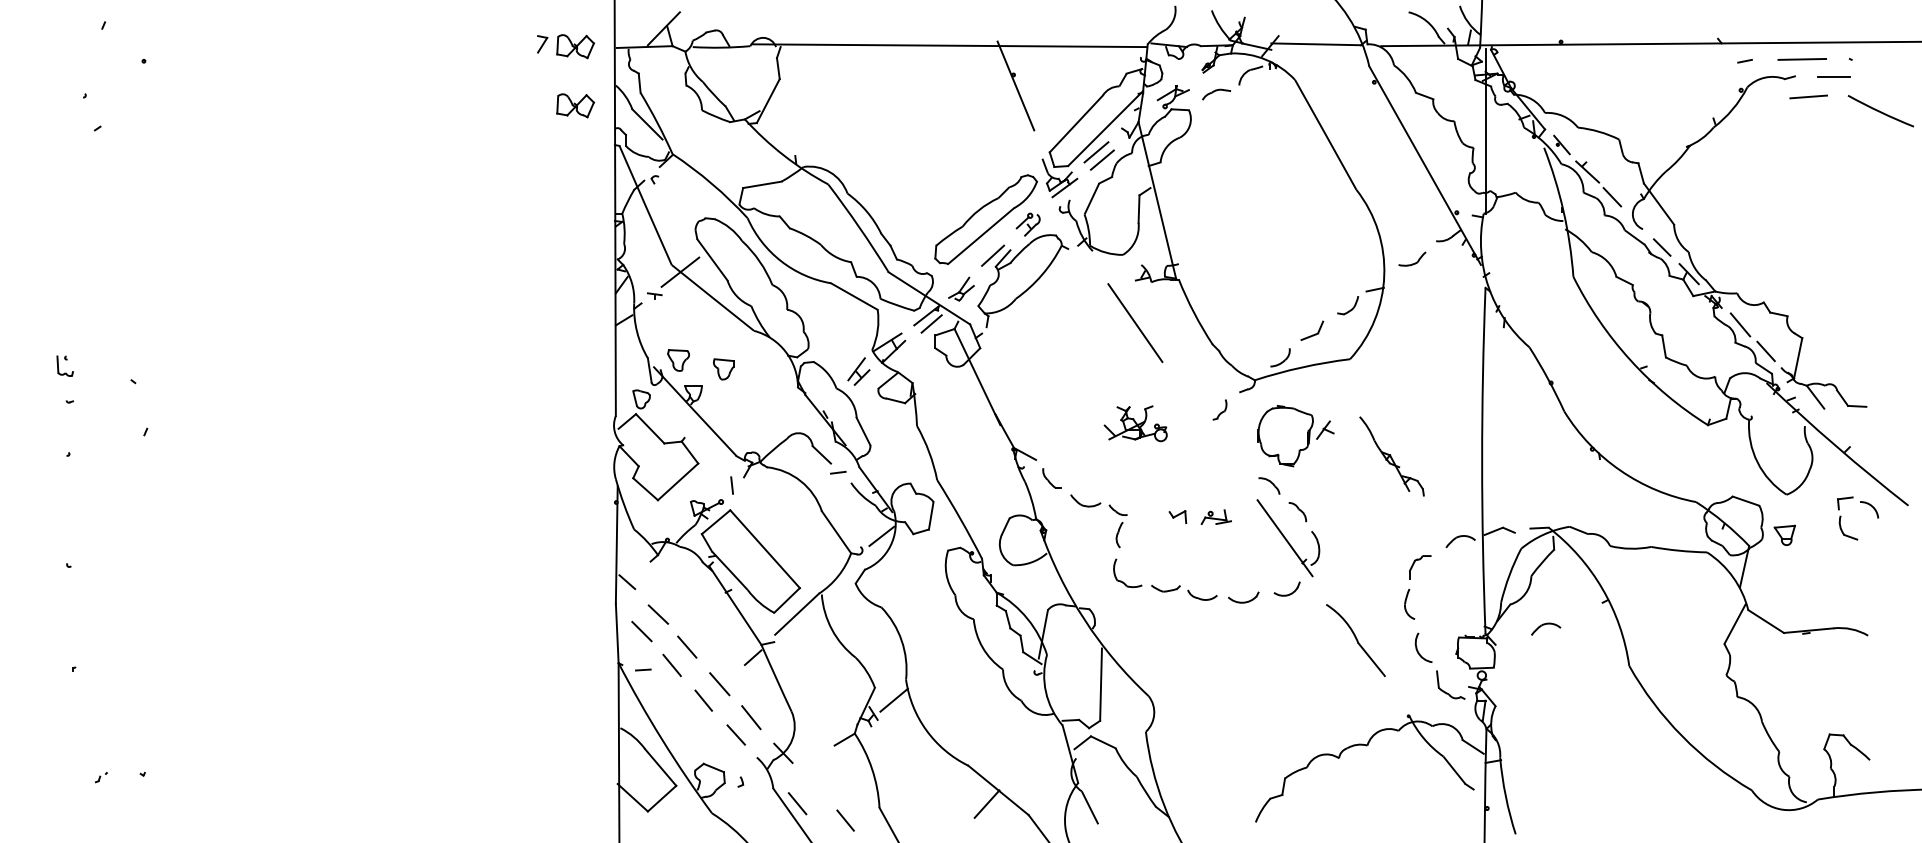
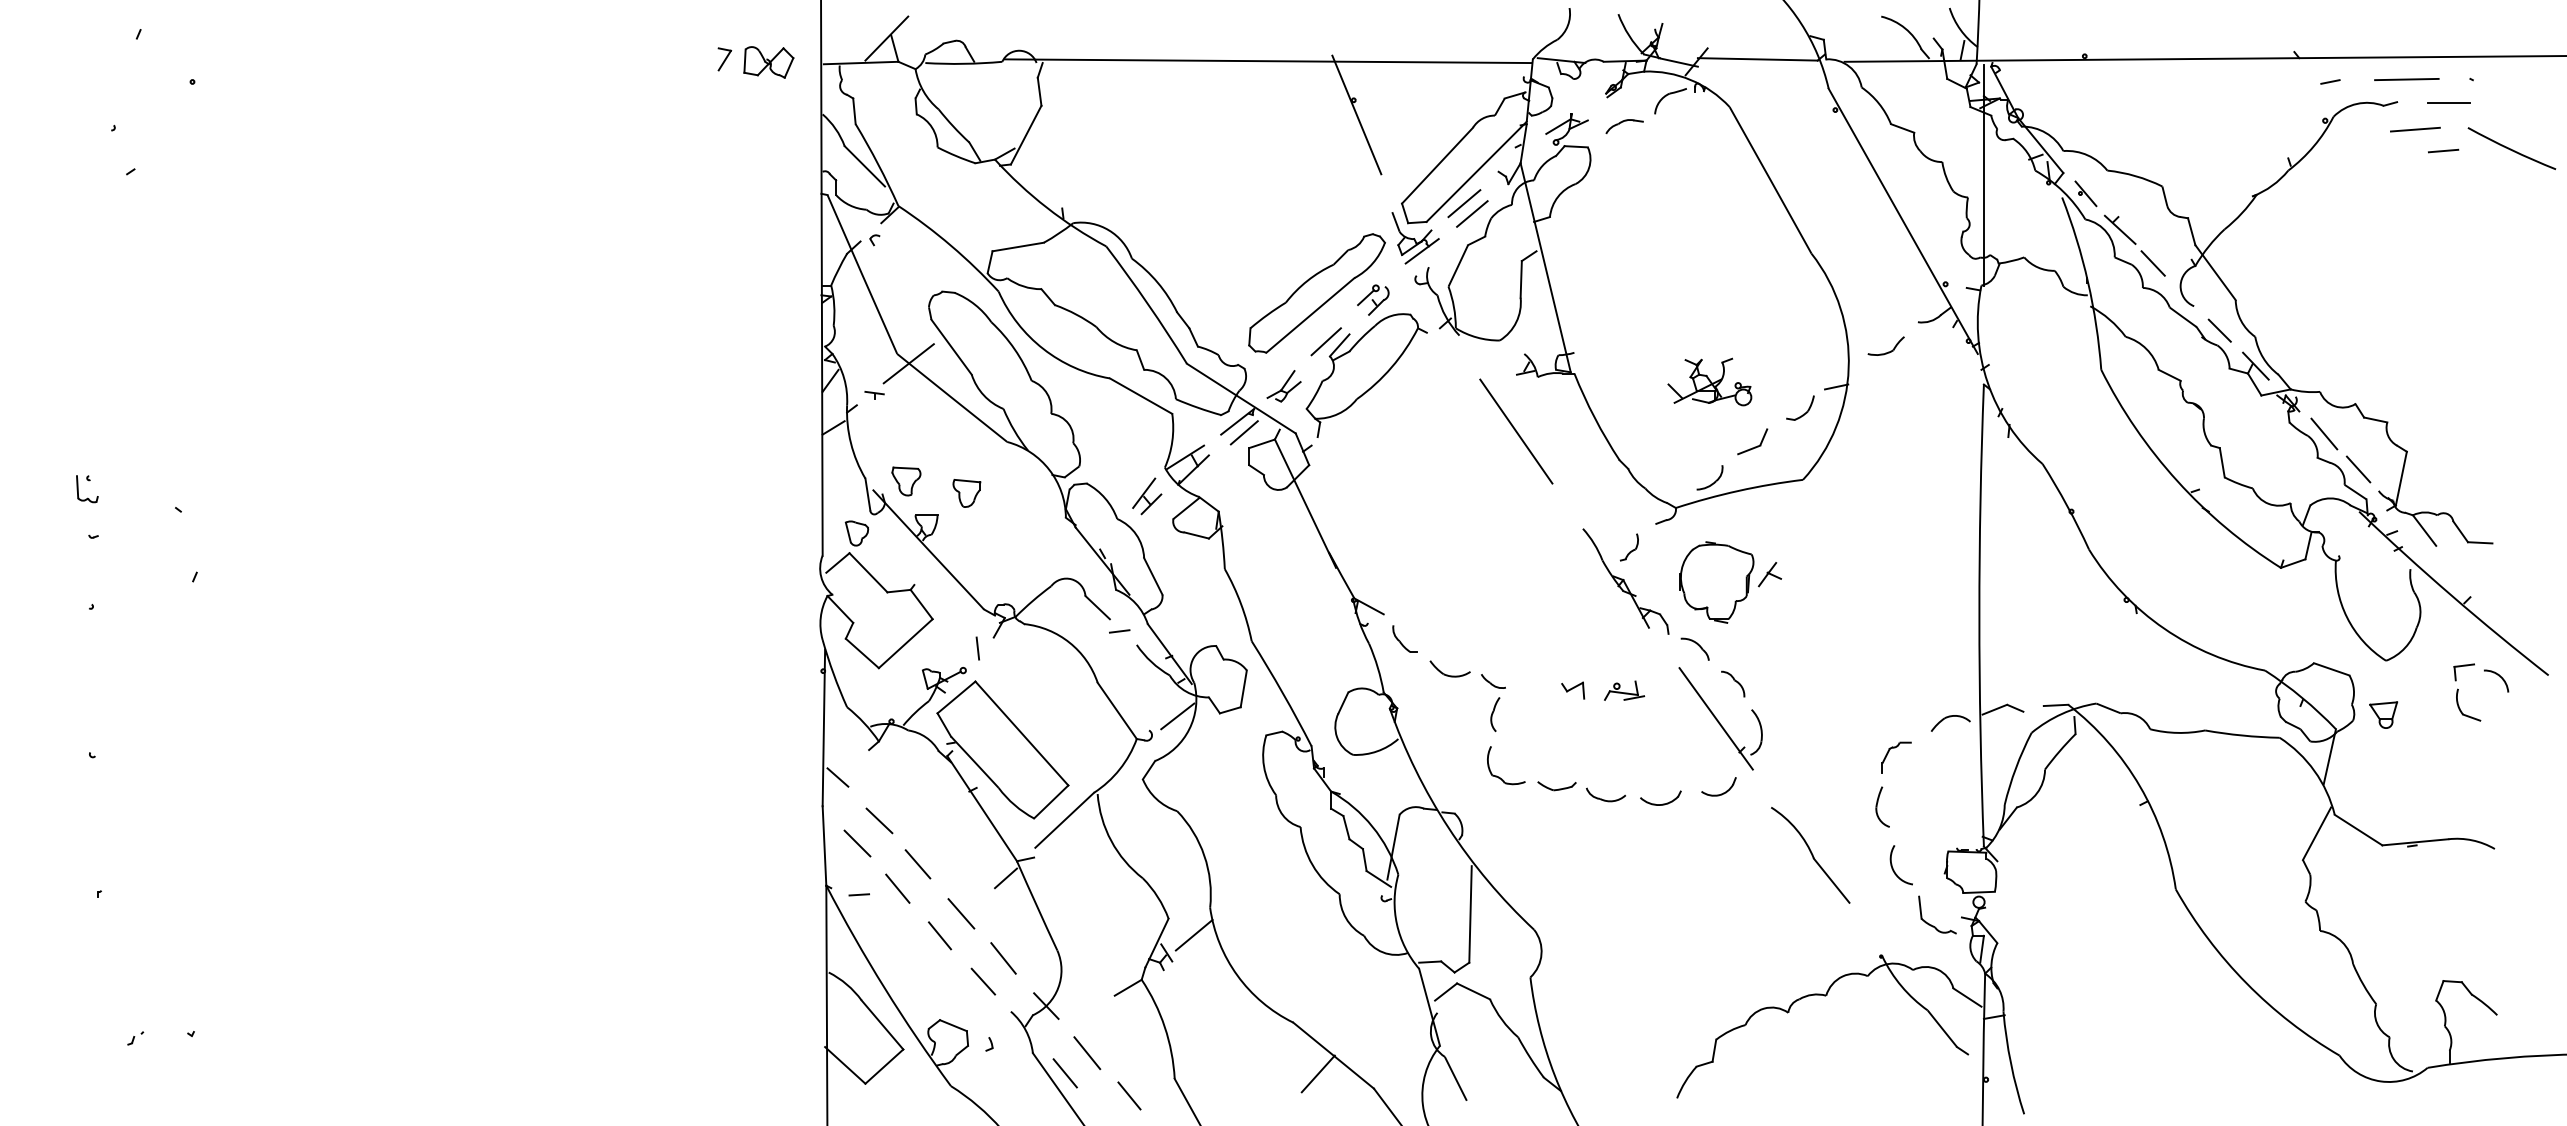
part: (575, 105) -> (768, 141), removed
line: (1829, 112) -> (2443, 150), added
part: (1135, 423) -> (1709, 381), moved
part: (1391, 456) -> (1625, 581), moved
part: (1545, 629) -> (2064, 840), removed
line: (814, 788) -> (1087, 1053), added

